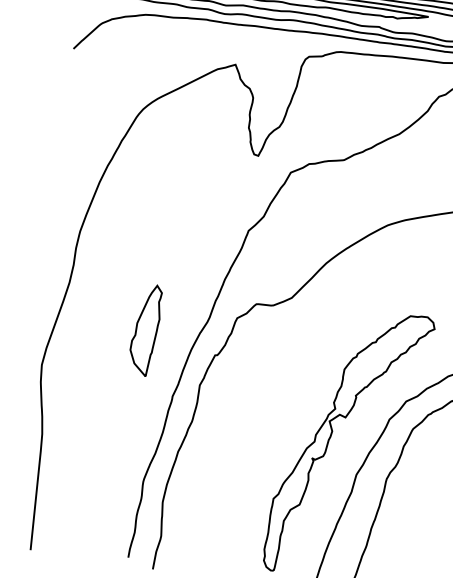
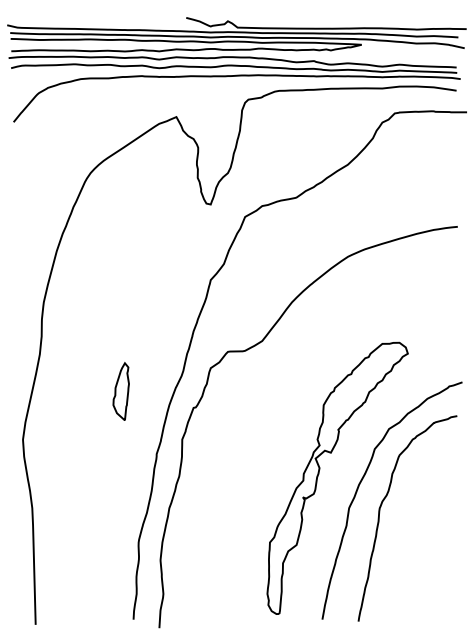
part: (144, 329) -> (120, 391), size x0.62

